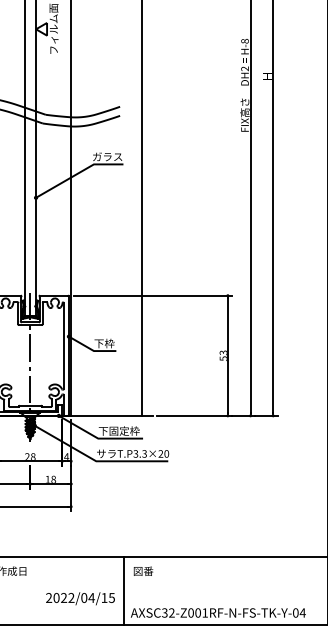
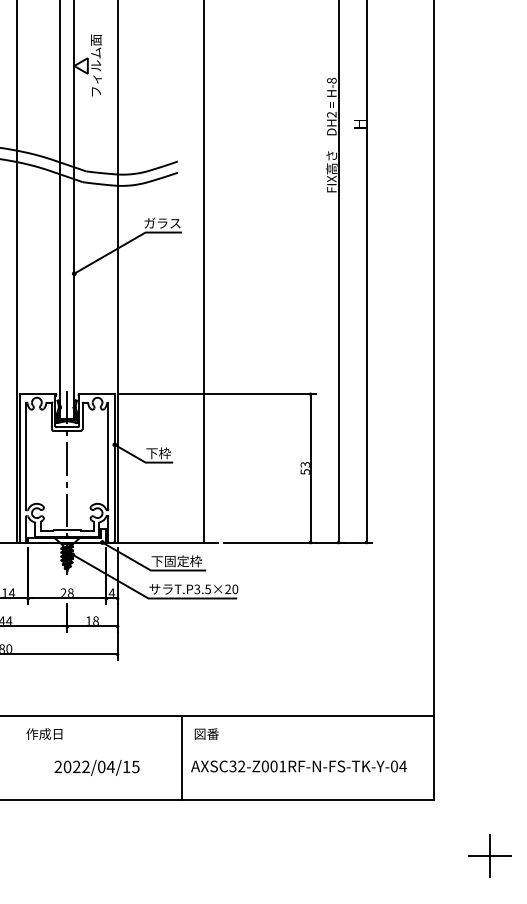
text: (144, 453) -> (207, 588), T.P3.3×20 -> T.P3.5×20
text: (80, 598) -> (96, 767), moved
text: (217, 613) -> (298, 766), moved

